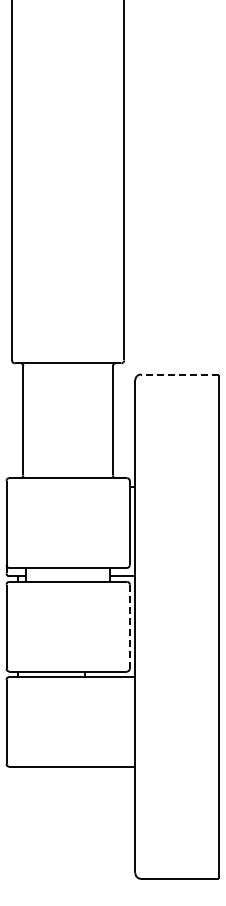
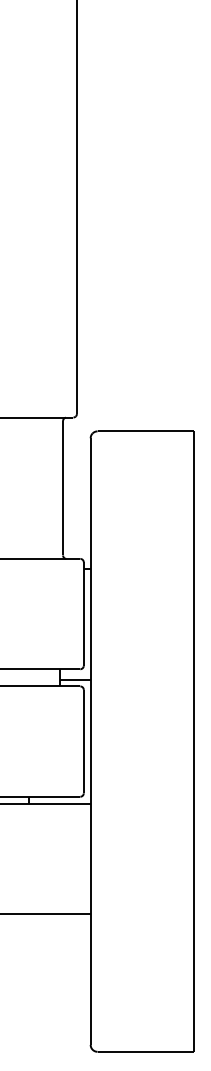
line: (179, 374) -> (144, 431), dashed -> solid
line: (129, 627) -> (83, 742), dashed -> solid

